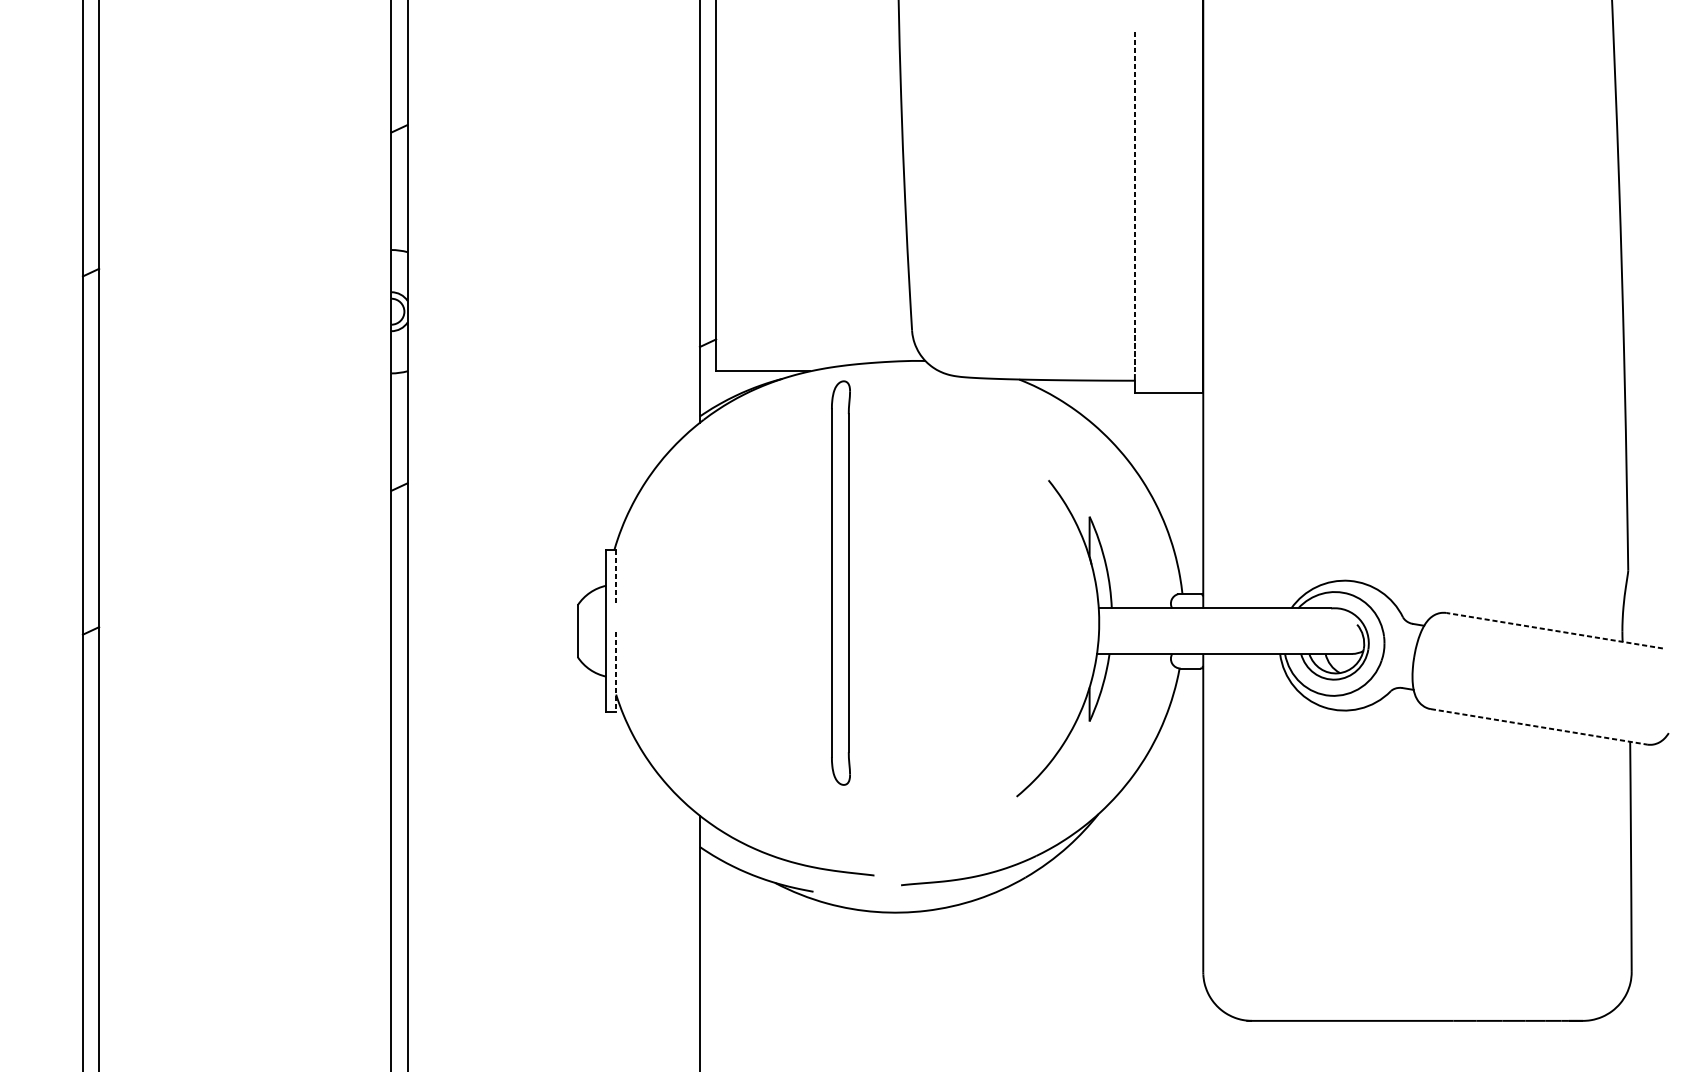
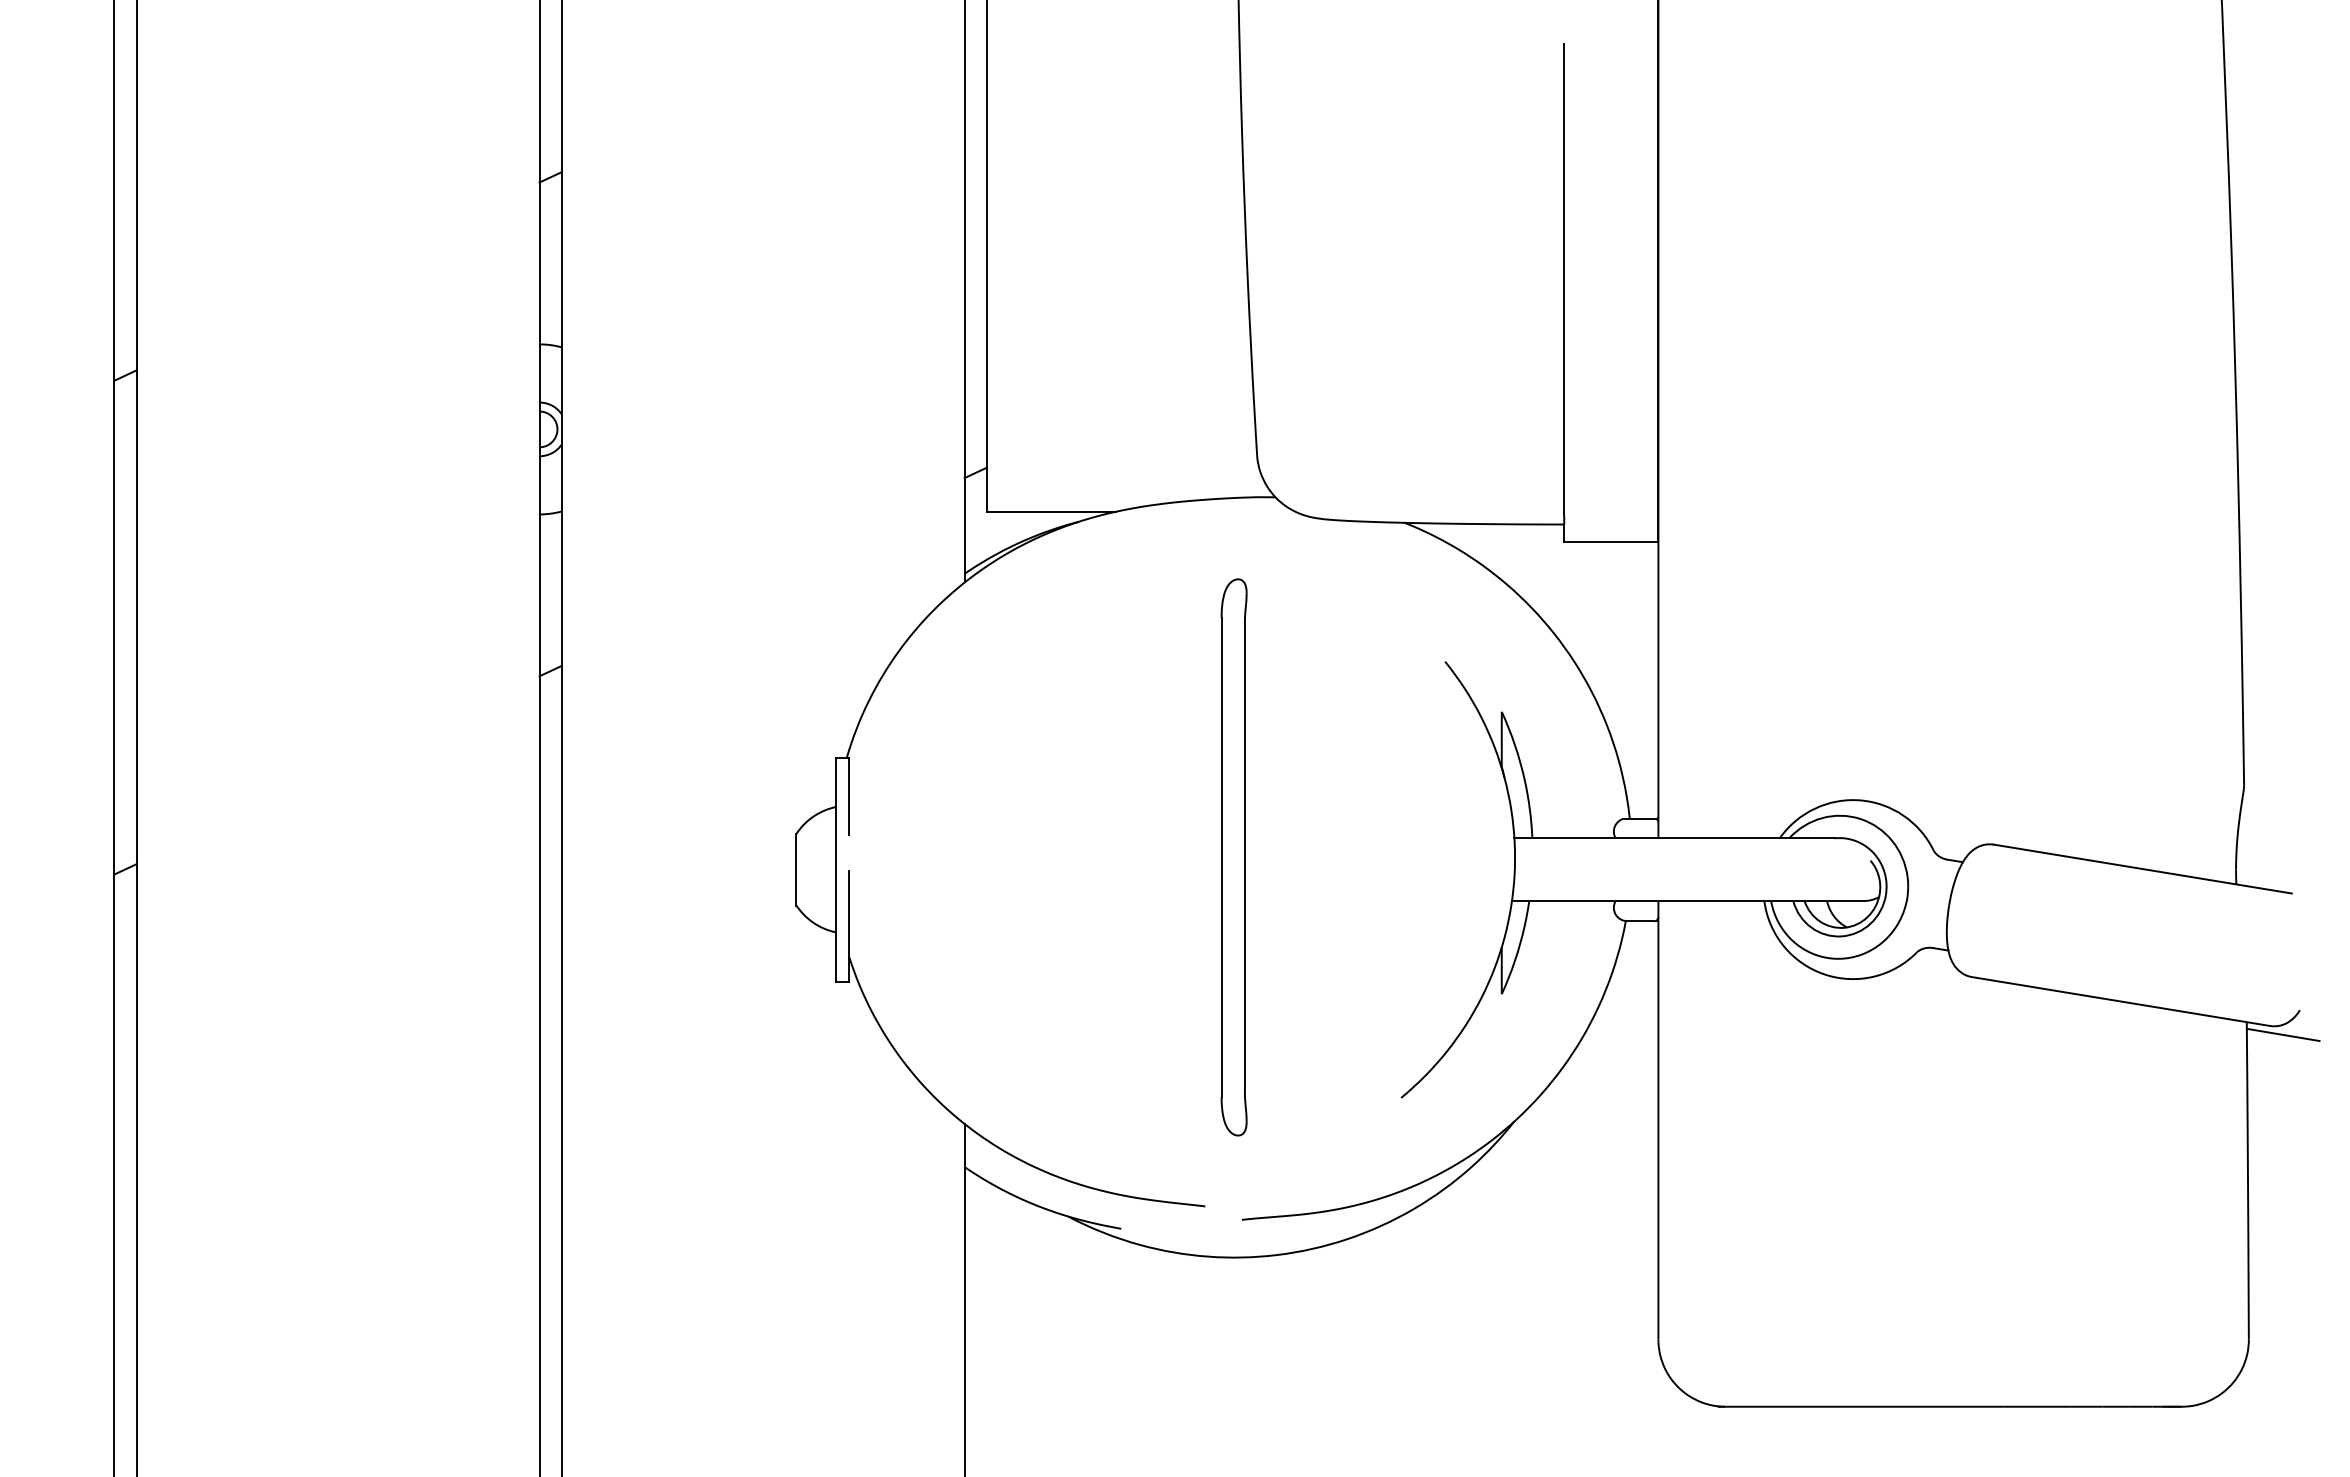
line: (1135, 202) -> (1564, 279), dashed -> solid
line: (616, 578) -> (849, 796), dashed -> solid
part: (840, 583) -> (1233, 857), moved
line: (1554, 631) -> (2142, 869), dashed -> solid
line: (616, 672) -> (849, 926), dashed -> solid
line: (1539, 726) -> (2121, 1001), dashed -> solid
line: (1656, 750) -> (2282, 1034), added

